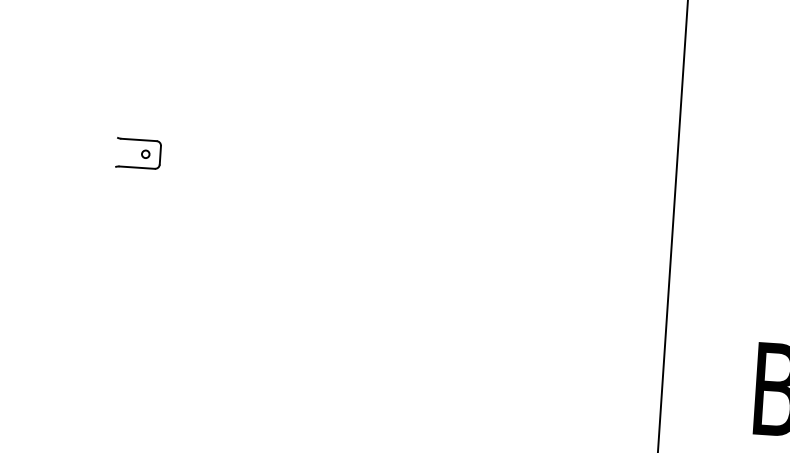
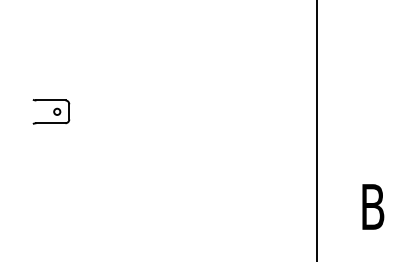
part: (138, 153) -> (51, 111), size x1.67

